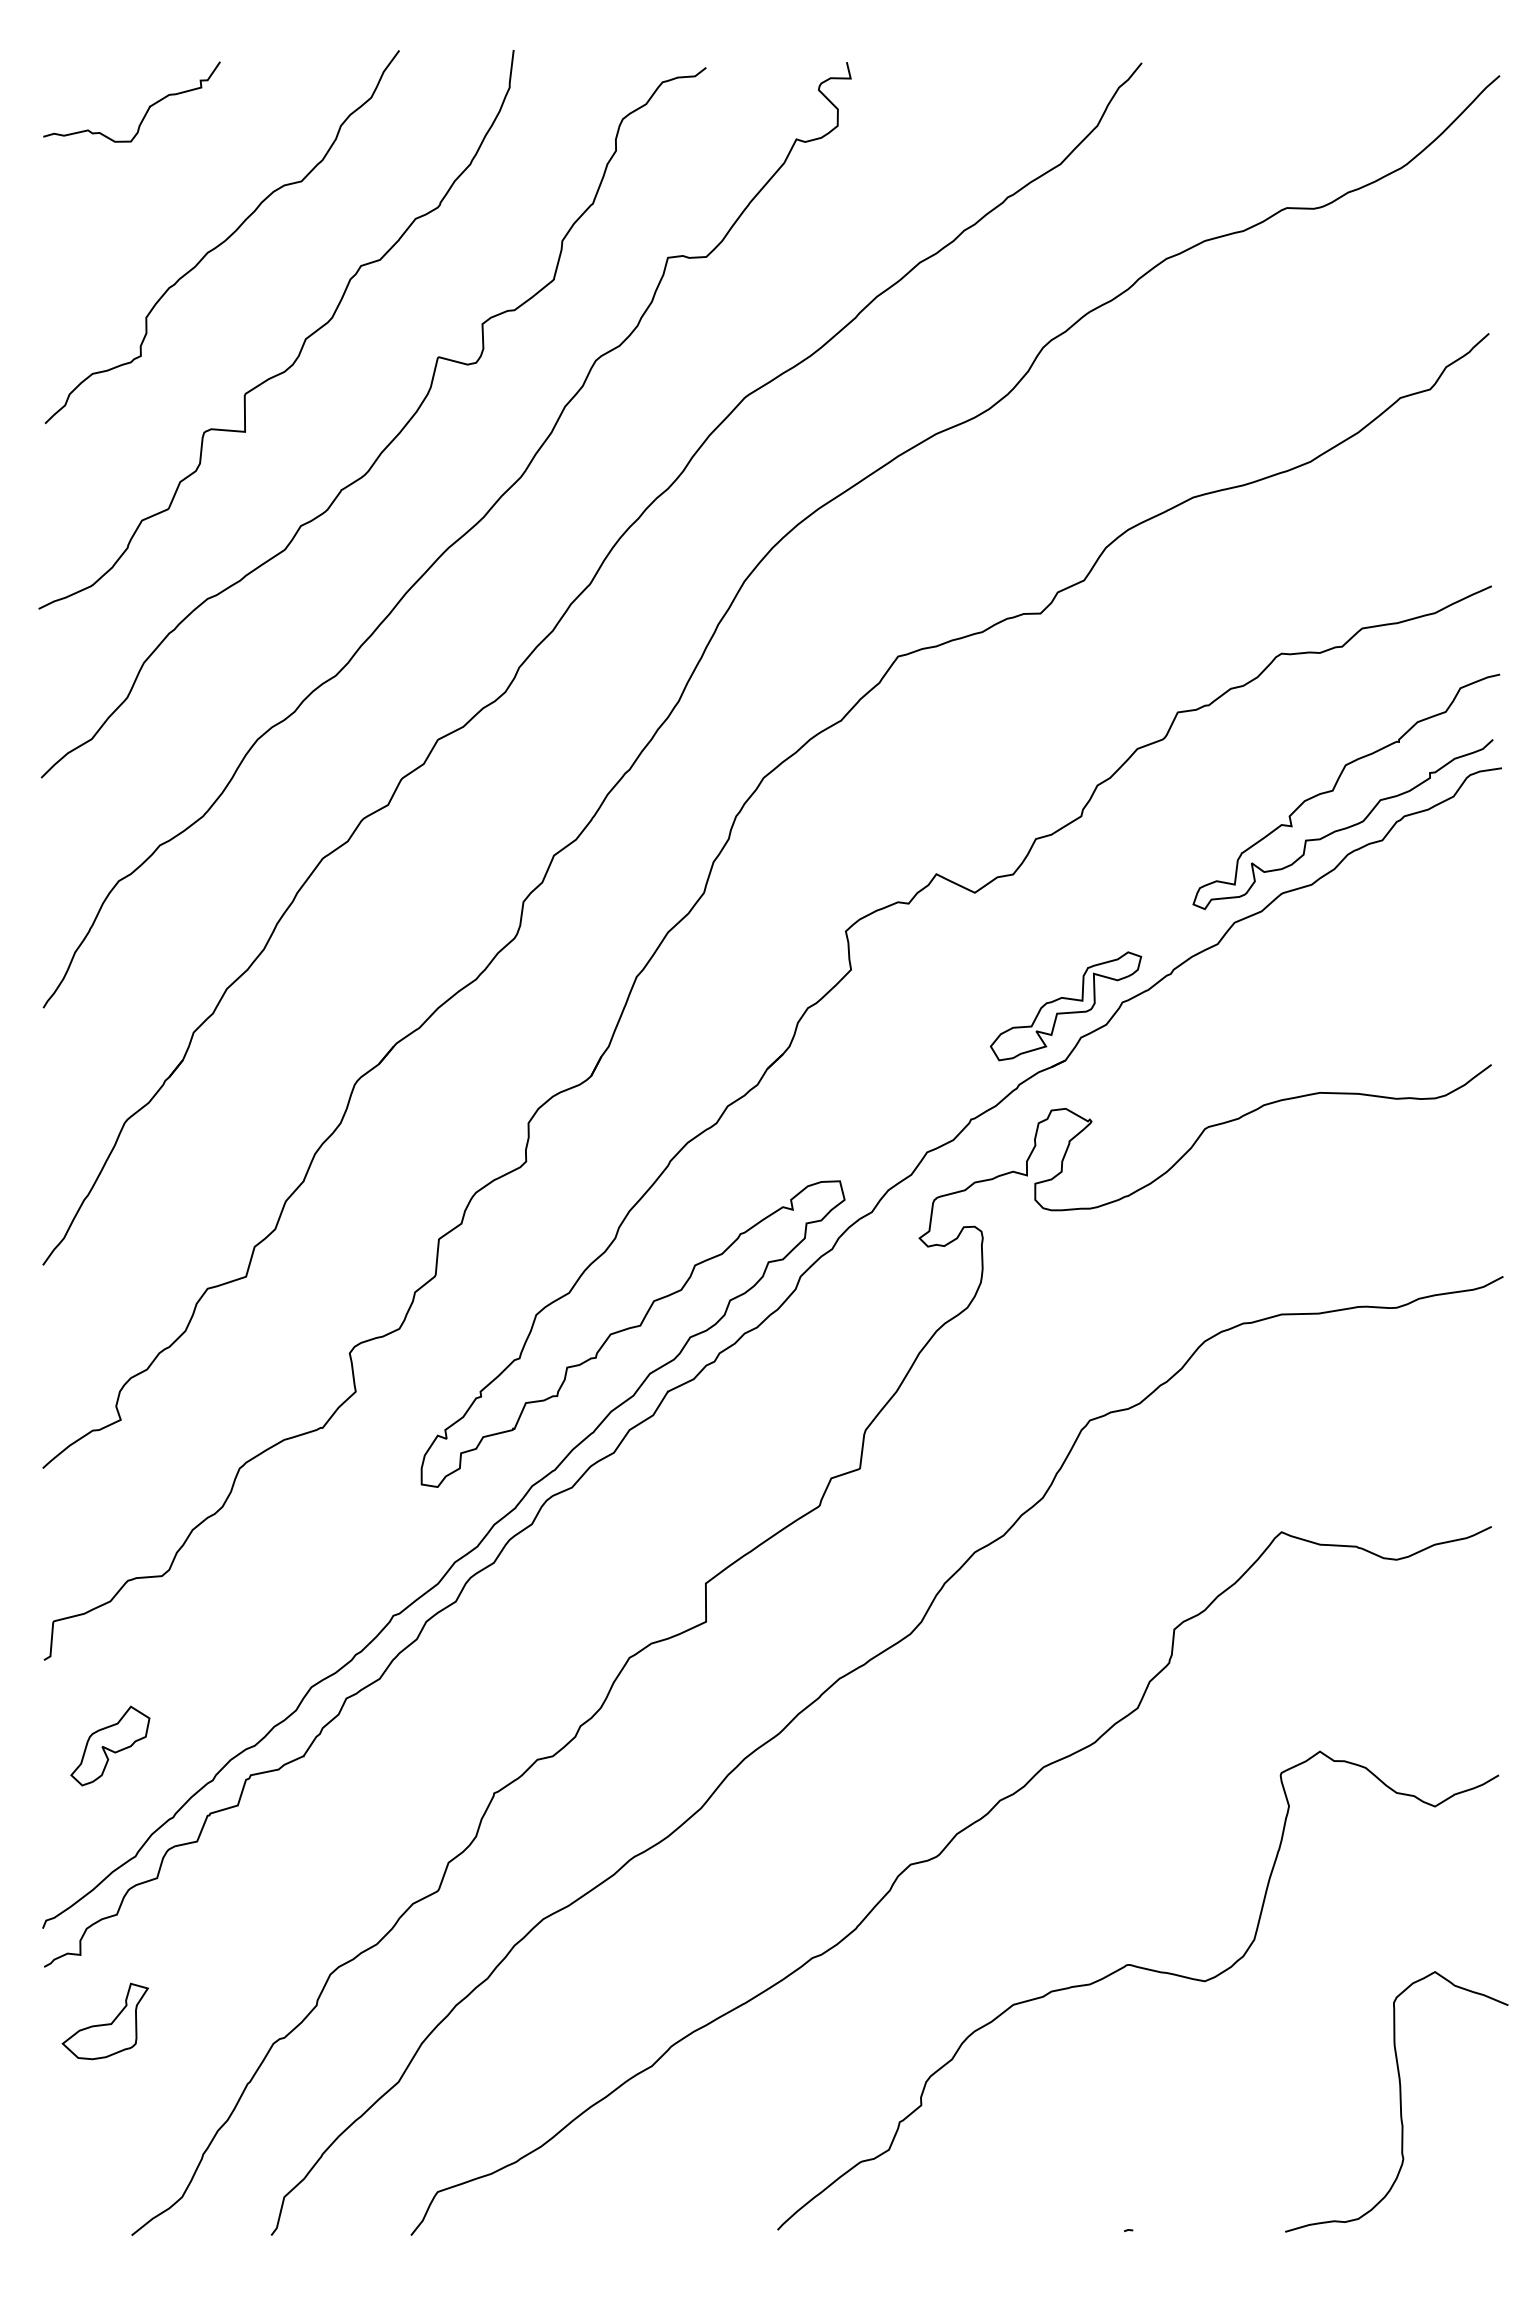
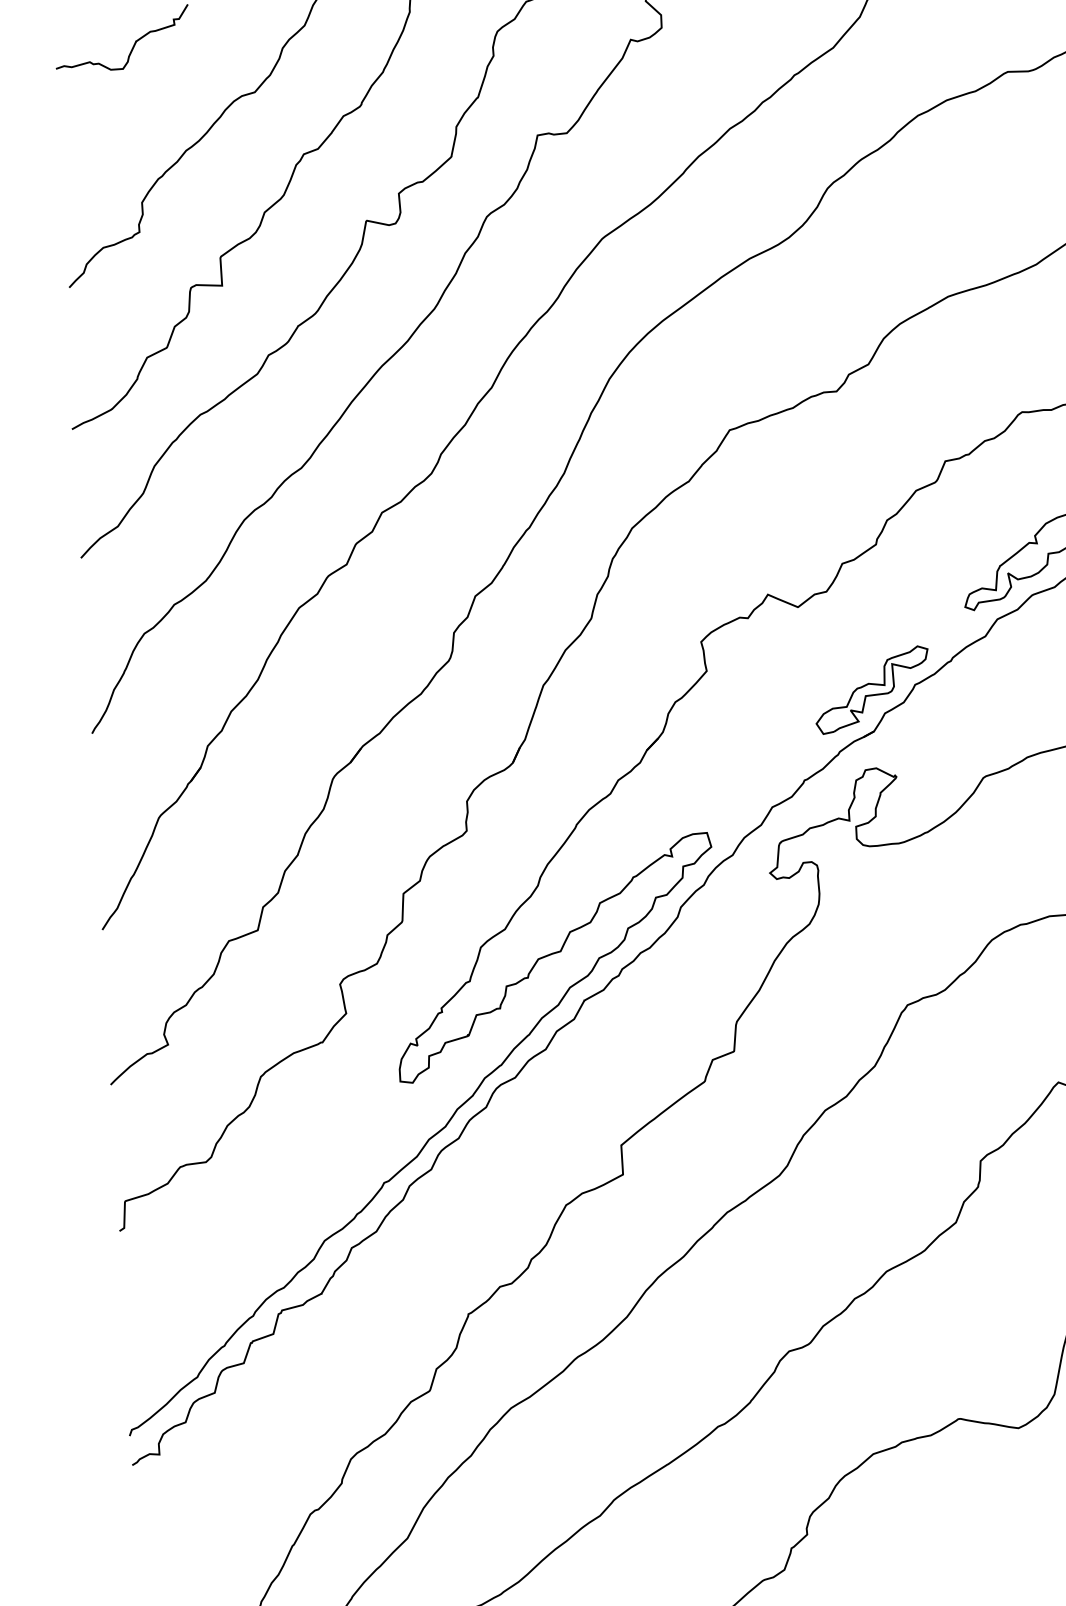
part: (110, 1745) -> (173, 1293), removed
part: (104, 2021) -> (180, 1504), removed

